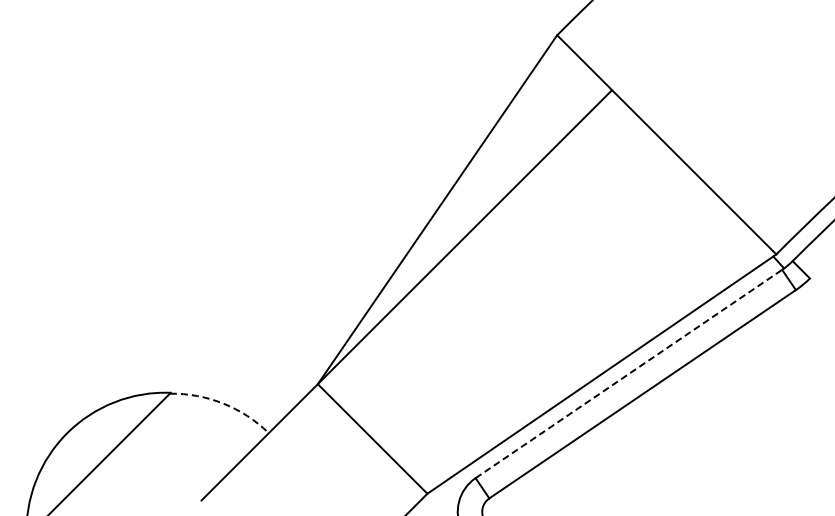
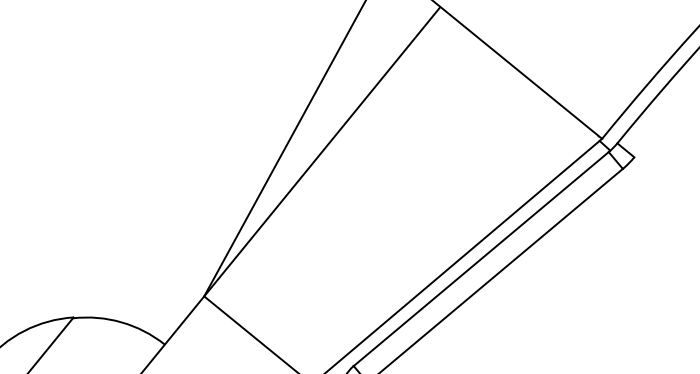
line: (629, 373) -> (481, 258), dashed -> solid
arc: (223, 403) -> (121, 322), dashed -> solid

